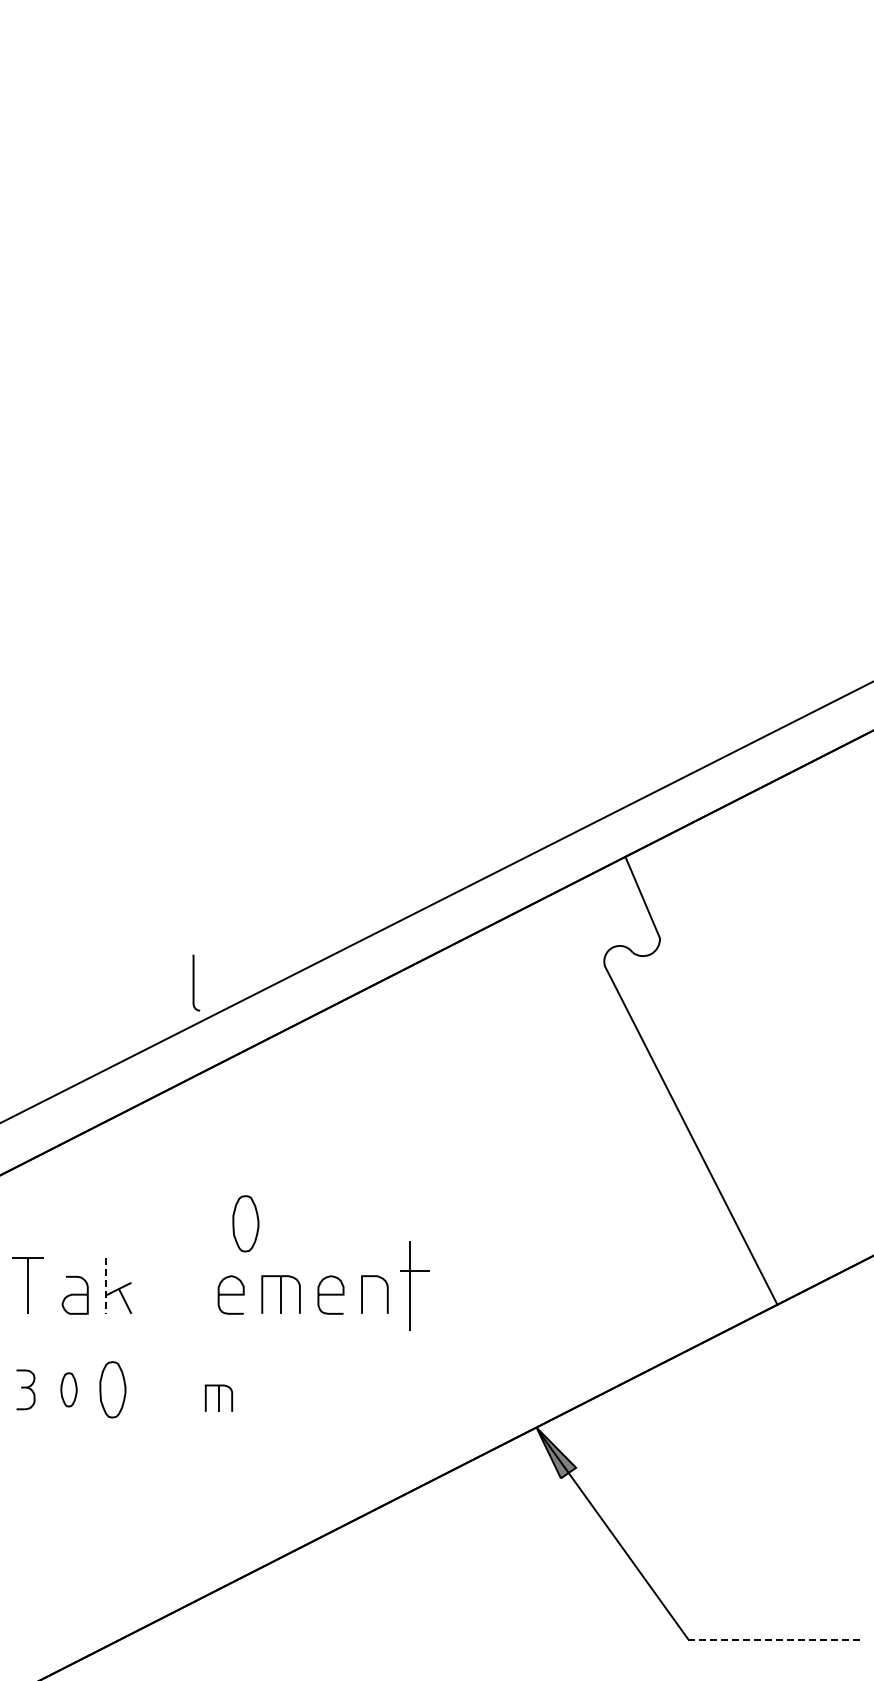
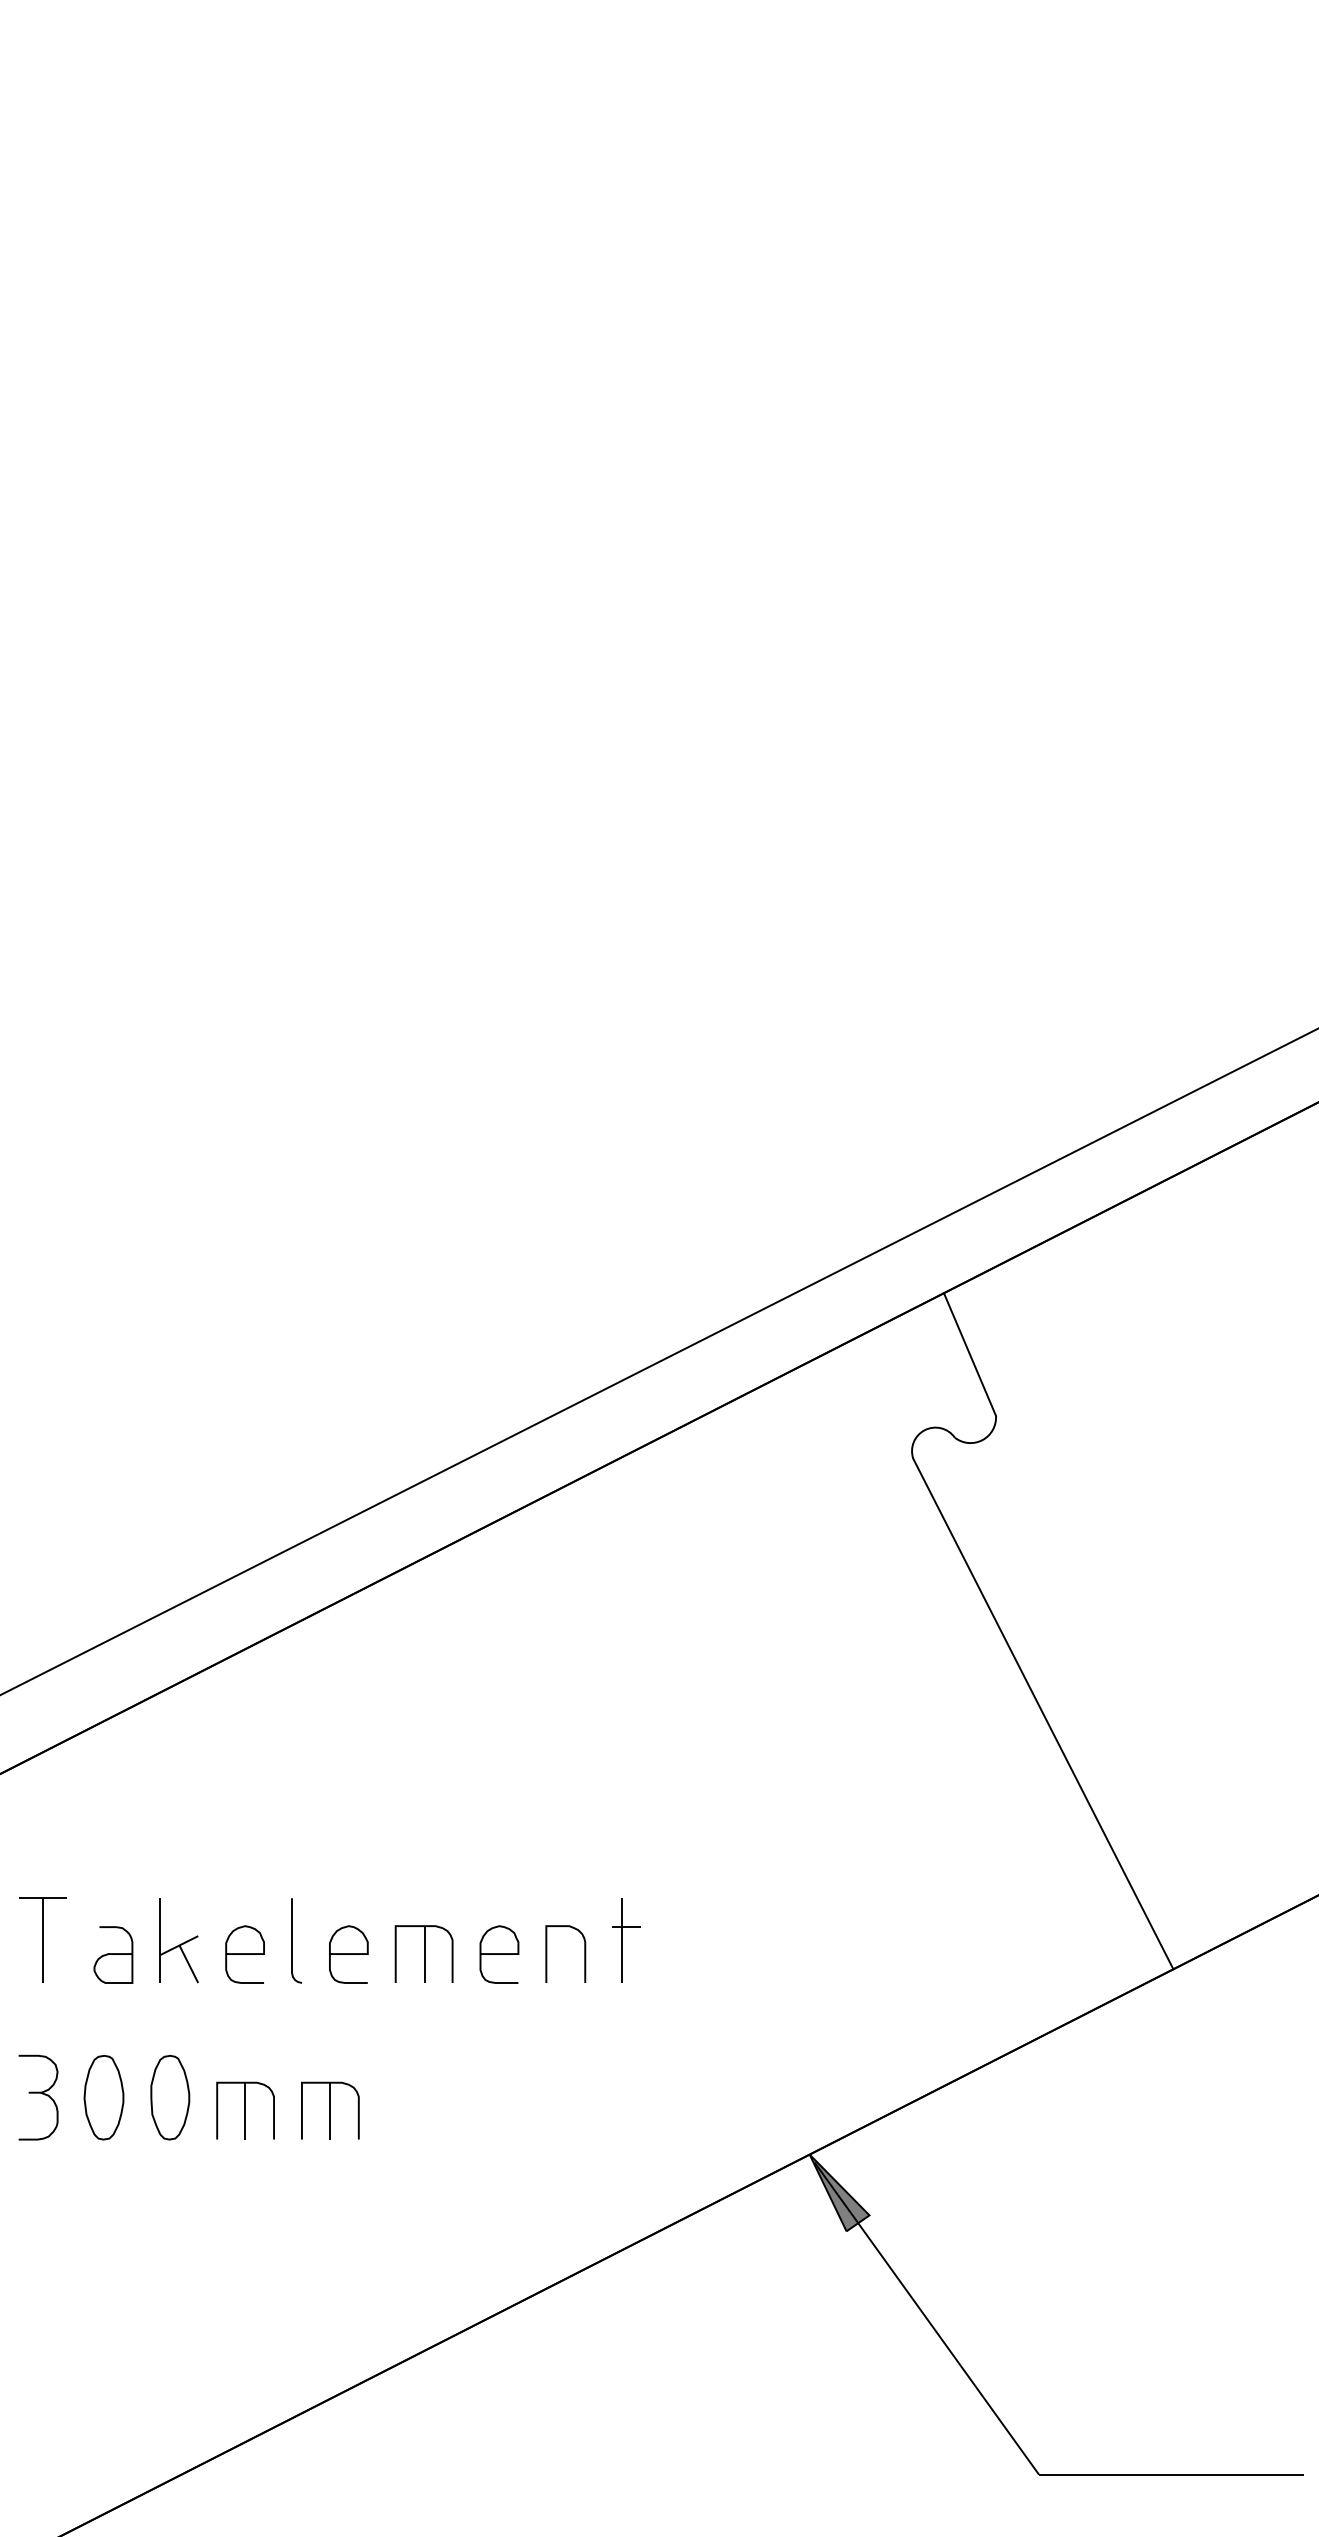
curve: (194, 982) -> (293, 1940), moved
part: (245, 1223) -> (370, 1846), removed
part: (415, 1285) -> (627, 1940), size x0.62
line: (106, 1286) -> (160, 1941), dashed -> solid
curve: (162, 1294) -> (245, 1953), added
part: (25, 1389) -> (38, 2097), size x1.43
part: (68, 1389) -> (103, 2097), size x1.67
part: (162, 1398) -> (245, 2110), added
part: (218, 1398) -> (329, 2110), size x1.43
line: (776, 1639) -> (1171, 2474), dashed -> solid

